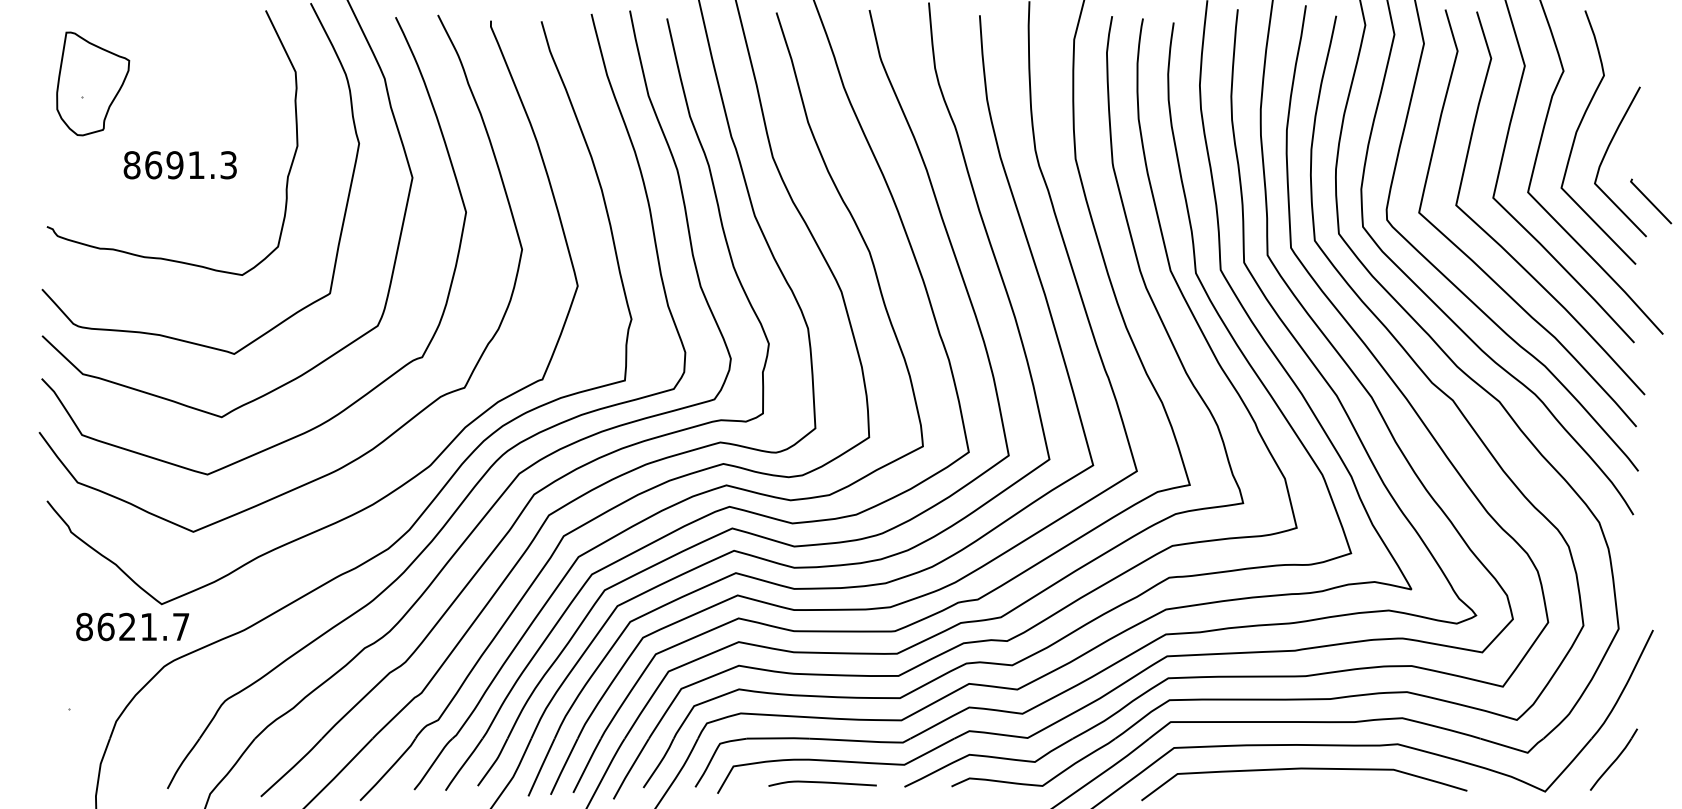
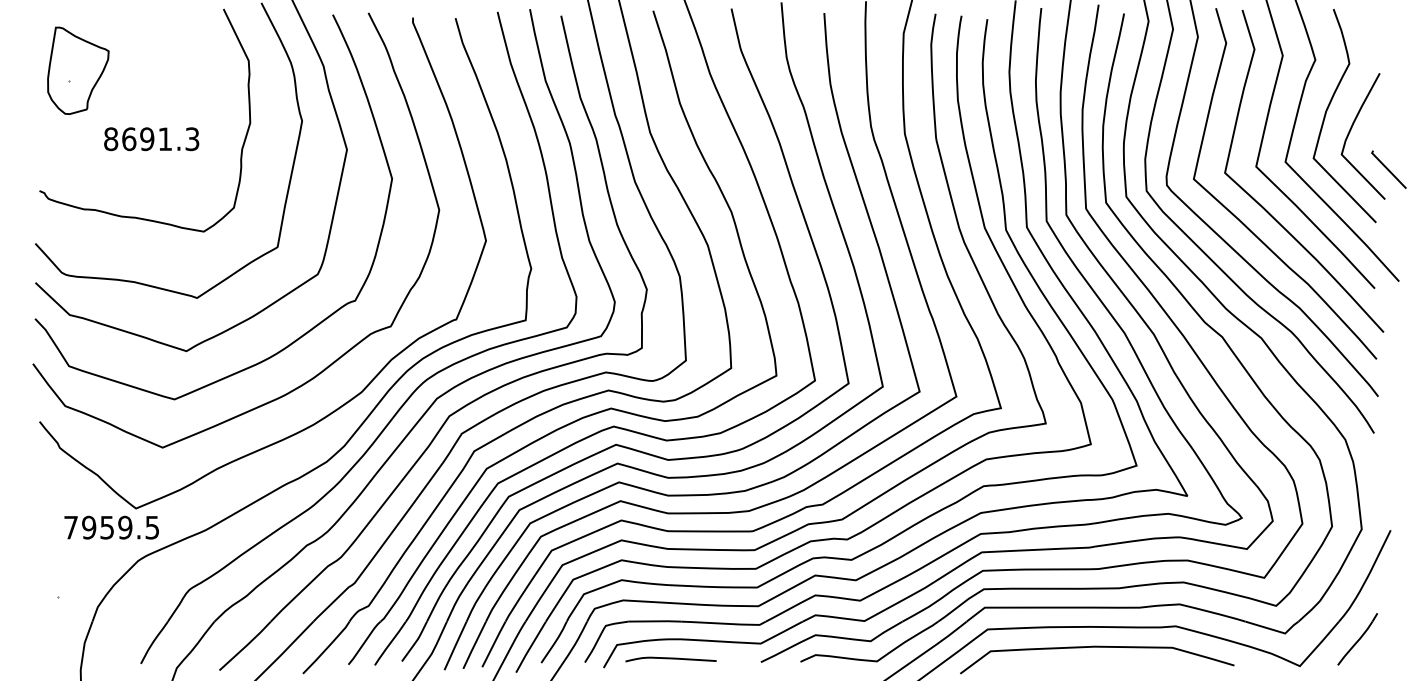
text: (132, 626) -> (111, 527), 8621.7 -> 7959.5
curve: (821, 783) -> (670, 659), moved

